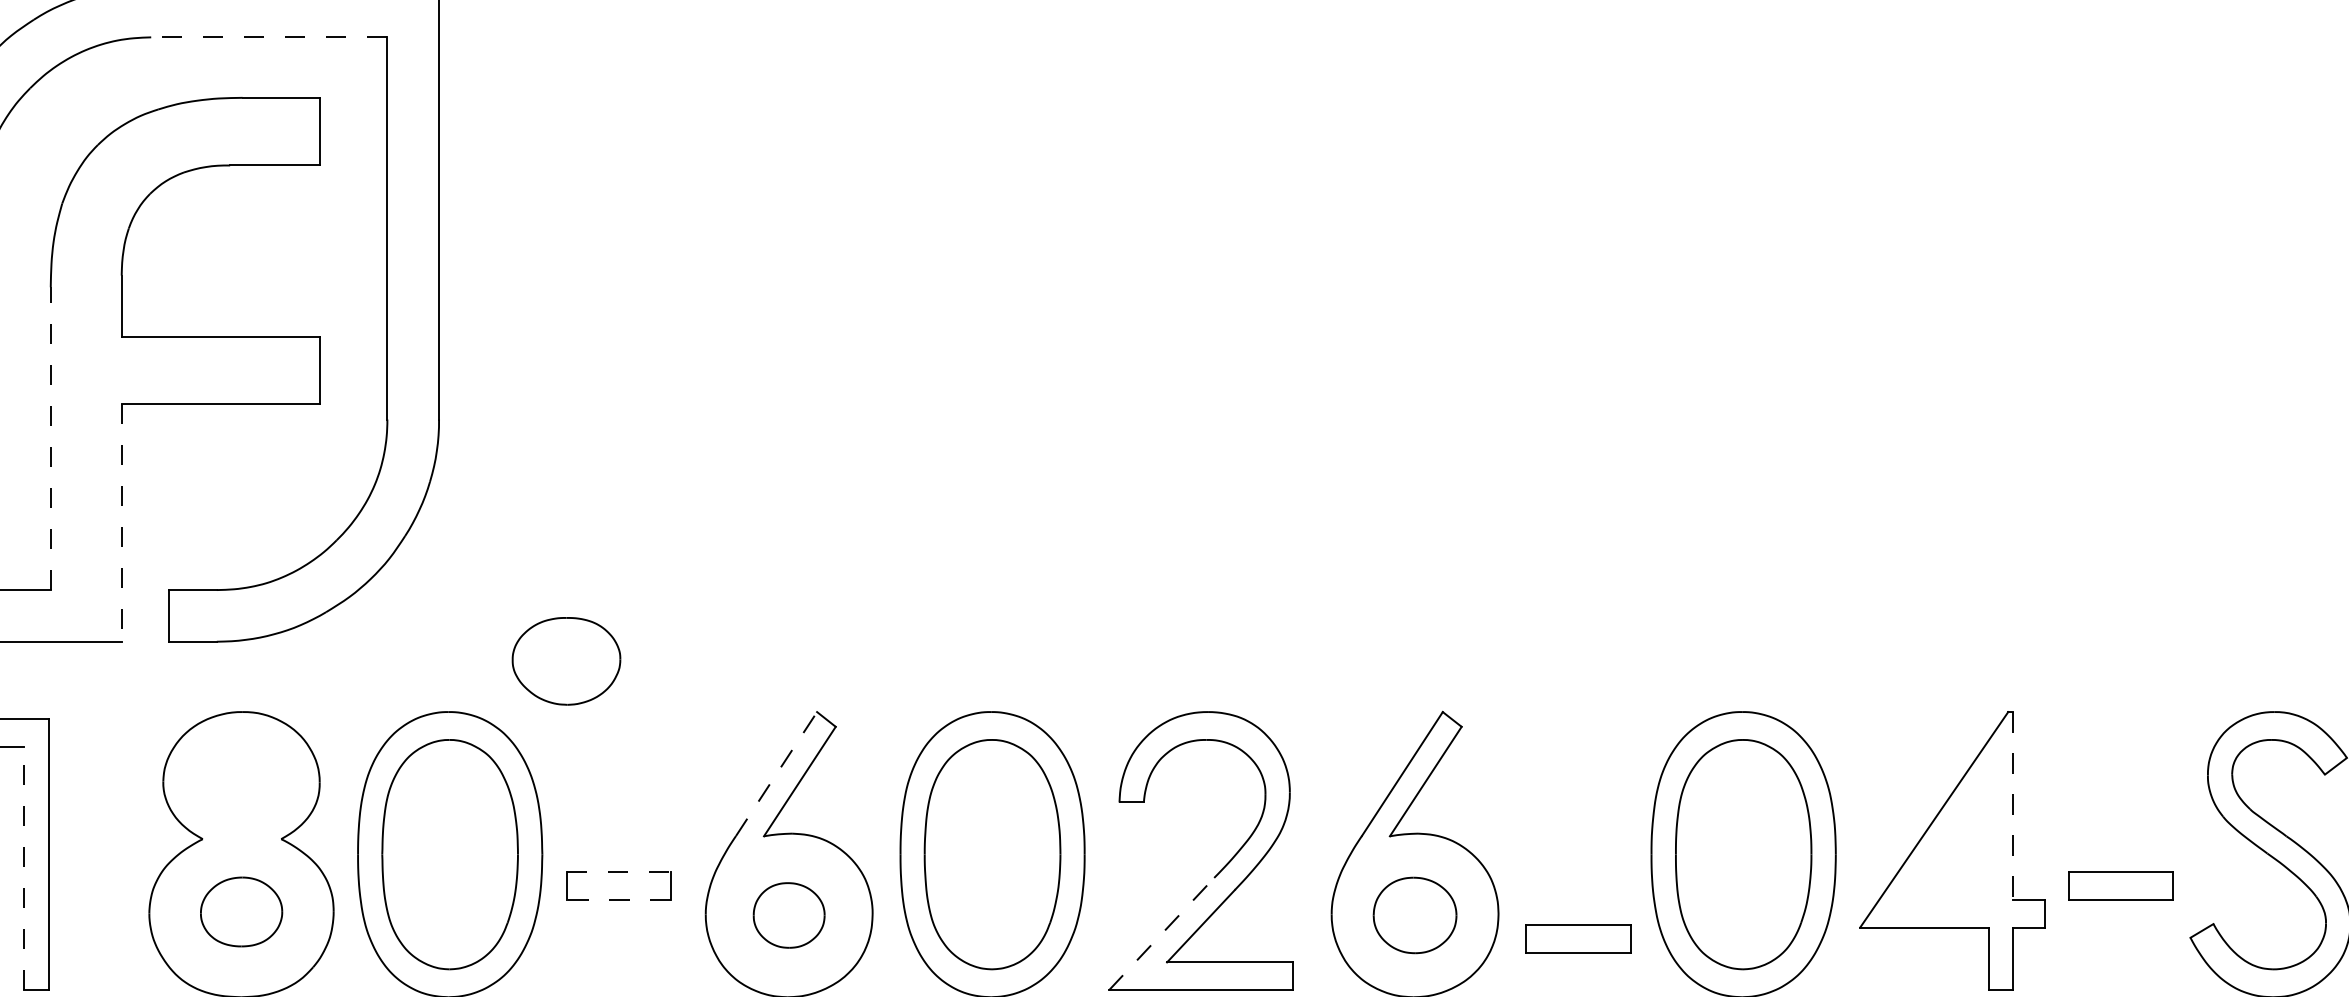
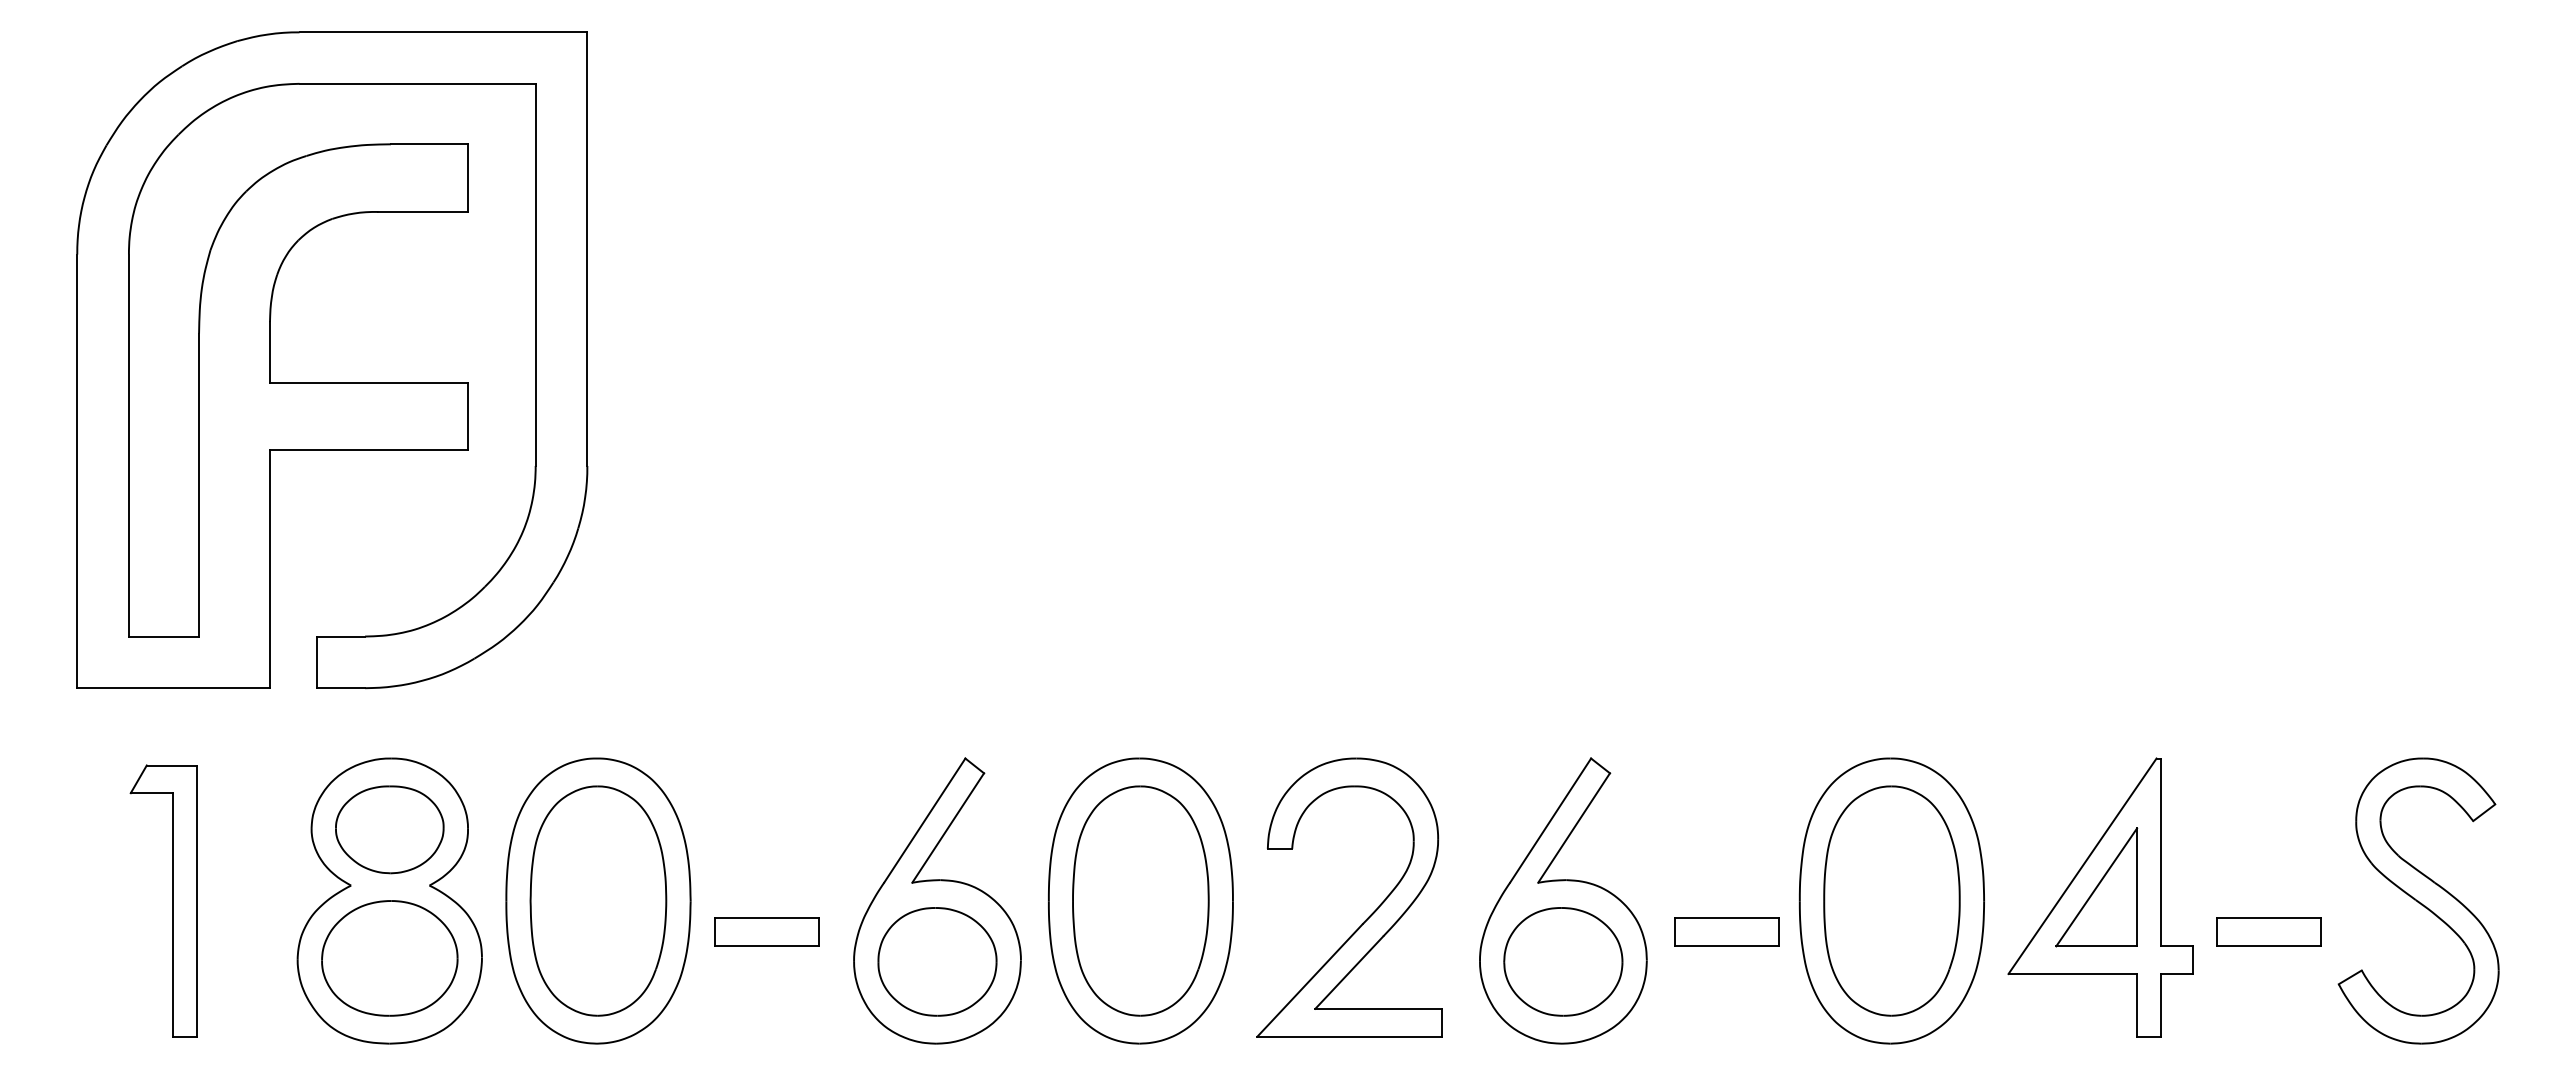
line: (269, 37) -> (417, 83), dashed -> solid
line: (51, 438) -> (199, 484), dashed -> solid
line: (121, 523) -> (269, 569), dashed -> solid
part: (566, 661) -> (389, 829), moved
line: (776, 774) -> (924, 820), dashed -> solid
line: (2013, 806) -> (2161, 852), dashed -> solid
part: (1948, 841) -> (2096, 887), added
line: (24, 868) -> (172, 914), dashed -> solid
line: (619, 872) -> (767, 918), dashed -> solid
line: (618, 900) -> (766, 946), dashed -> solid
part: (241, 912) -> (389, 958), size x1.67
part: (789, 915) -> (937, 961), size x1.67
part: (1415, 915) -> (1563, 961), size x1.43
line: (1161, 934) -> (1309, 980), dashed -> solid
part: (1578, 938) -> (1726, 931), moved

